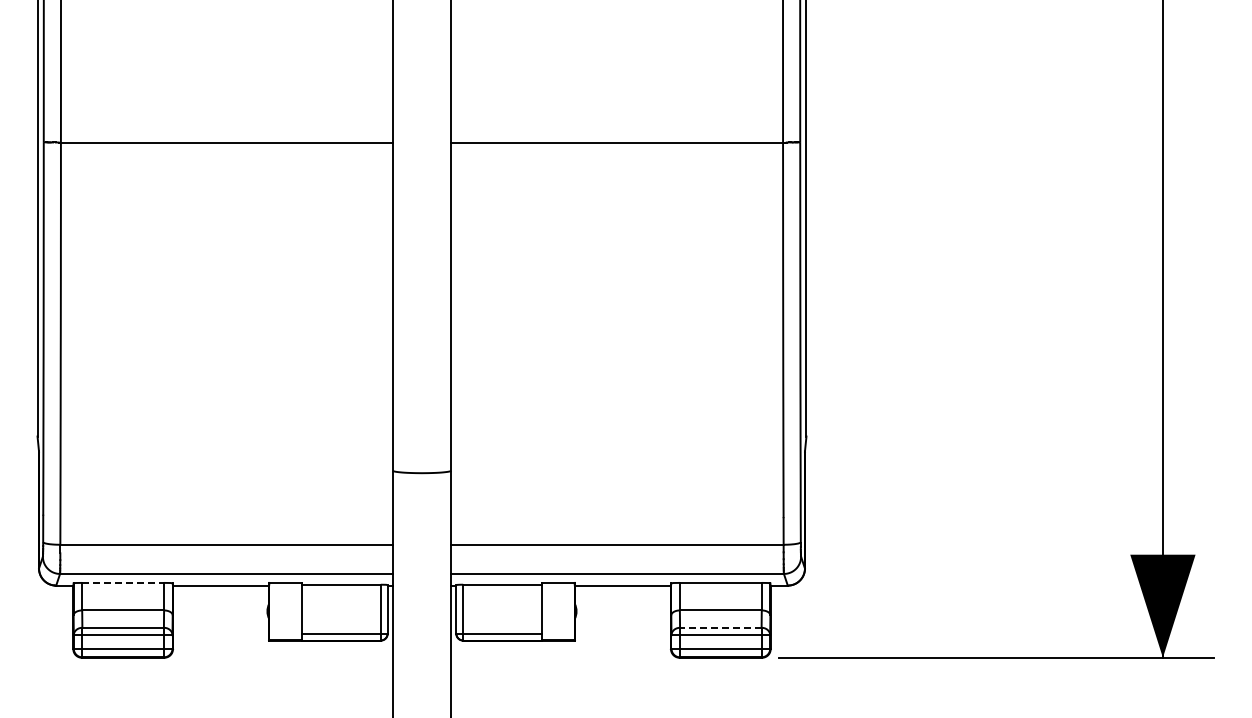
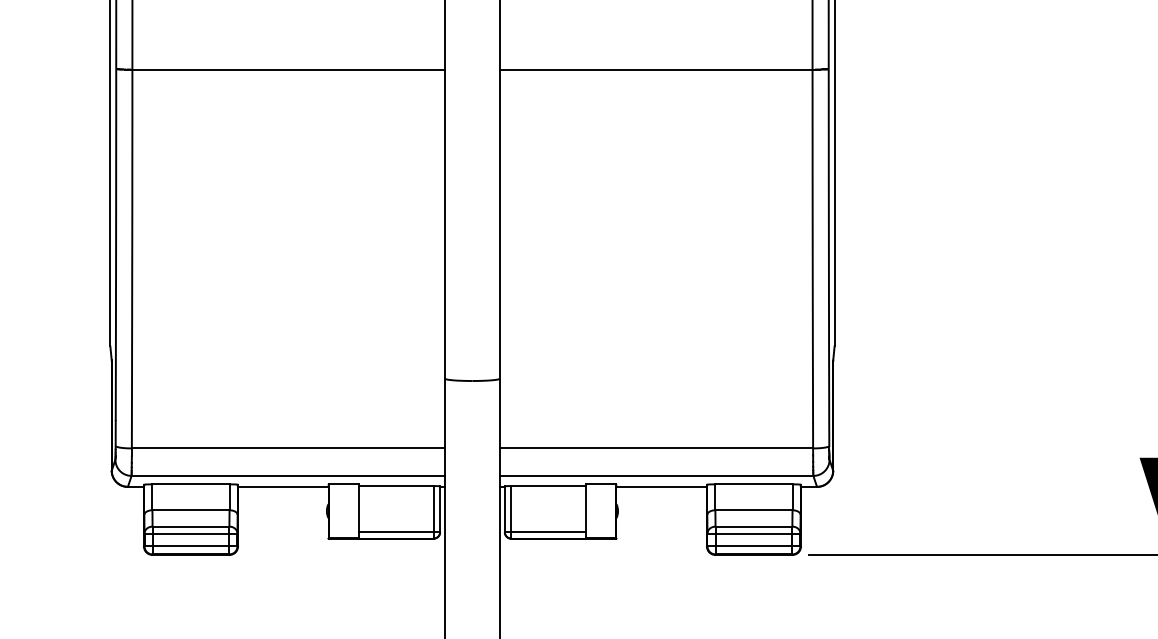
line: (123, 582) -> (191, 483), dashed -> solid
line: (720, 627) -> (753, 526), dashed -> solid

